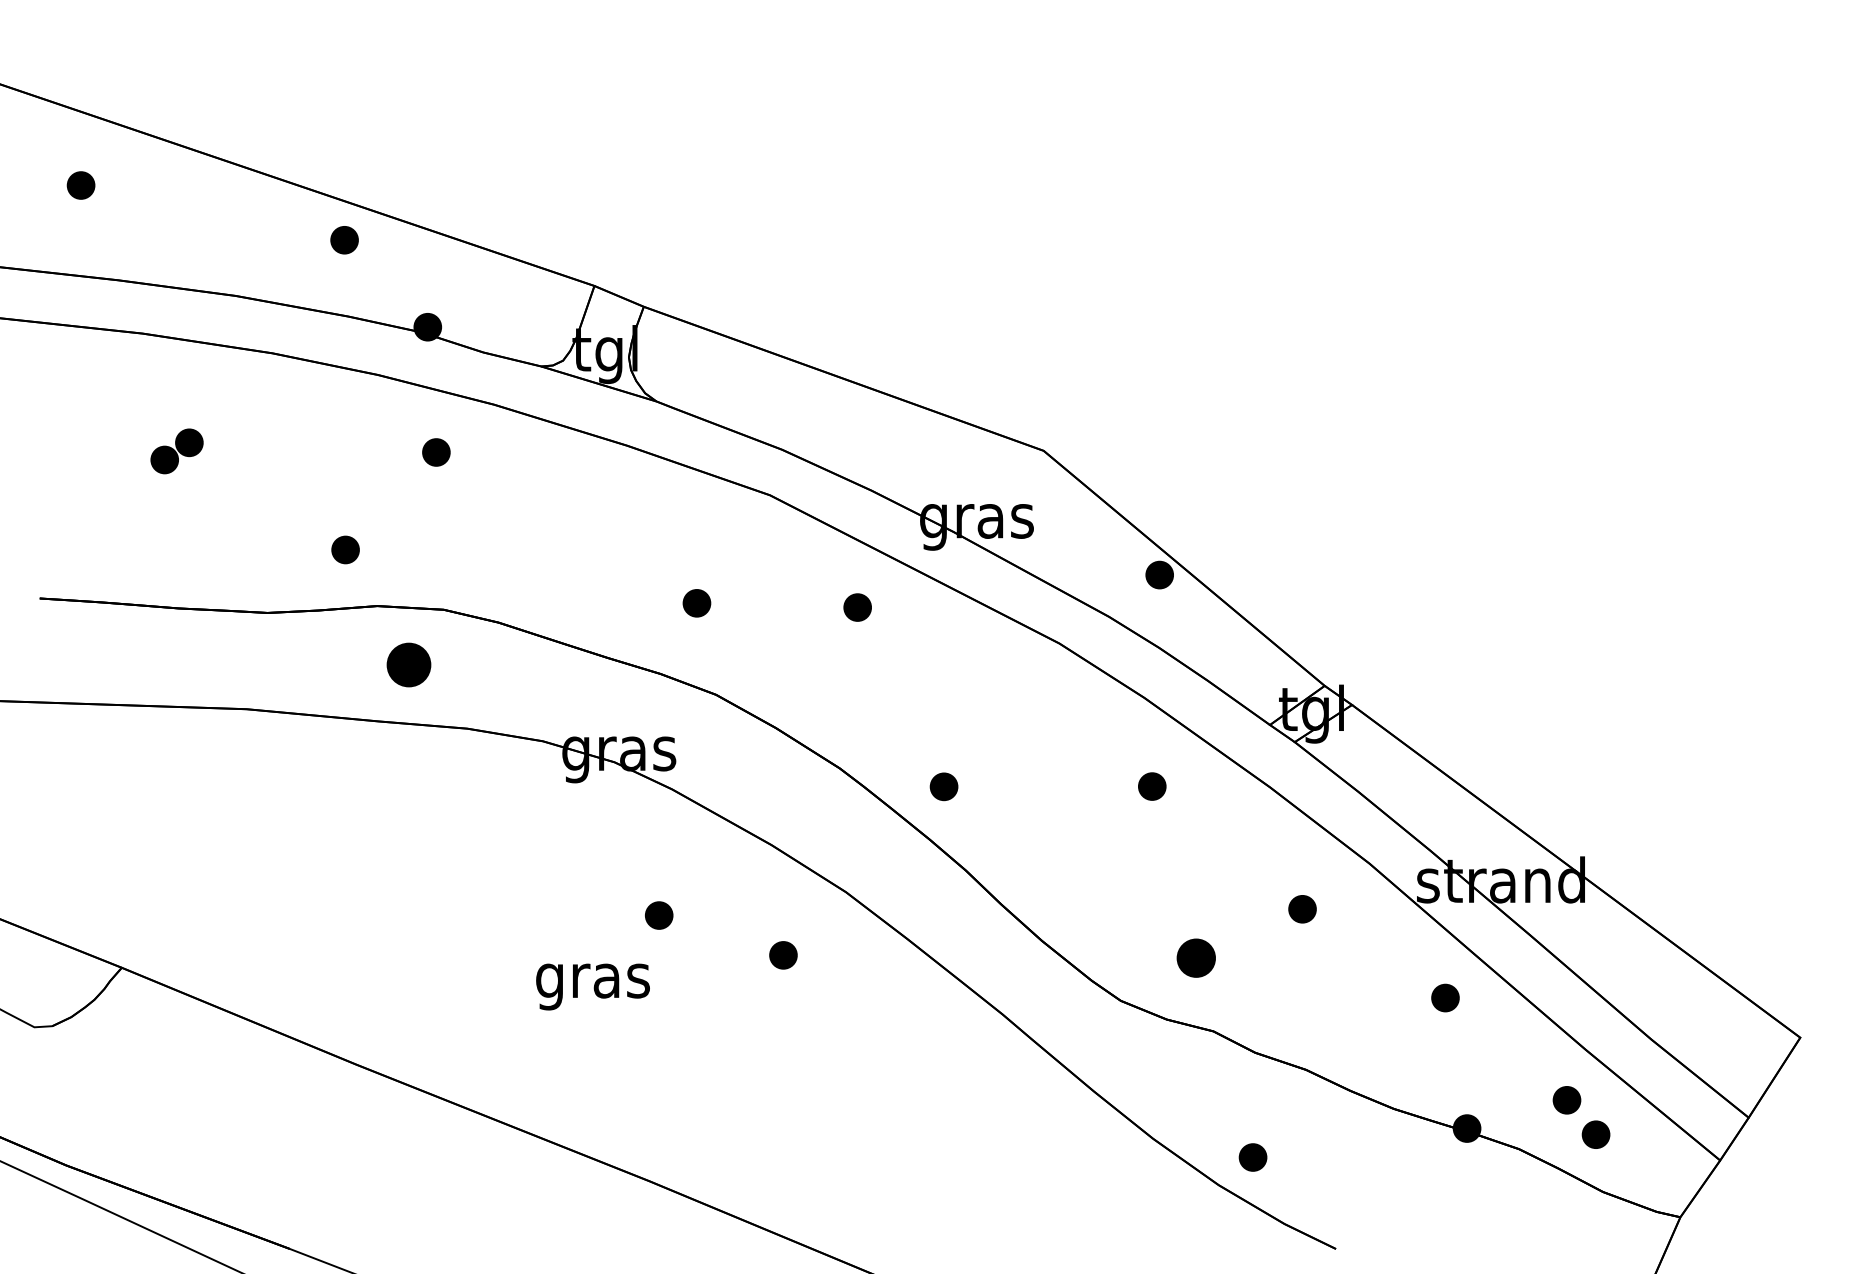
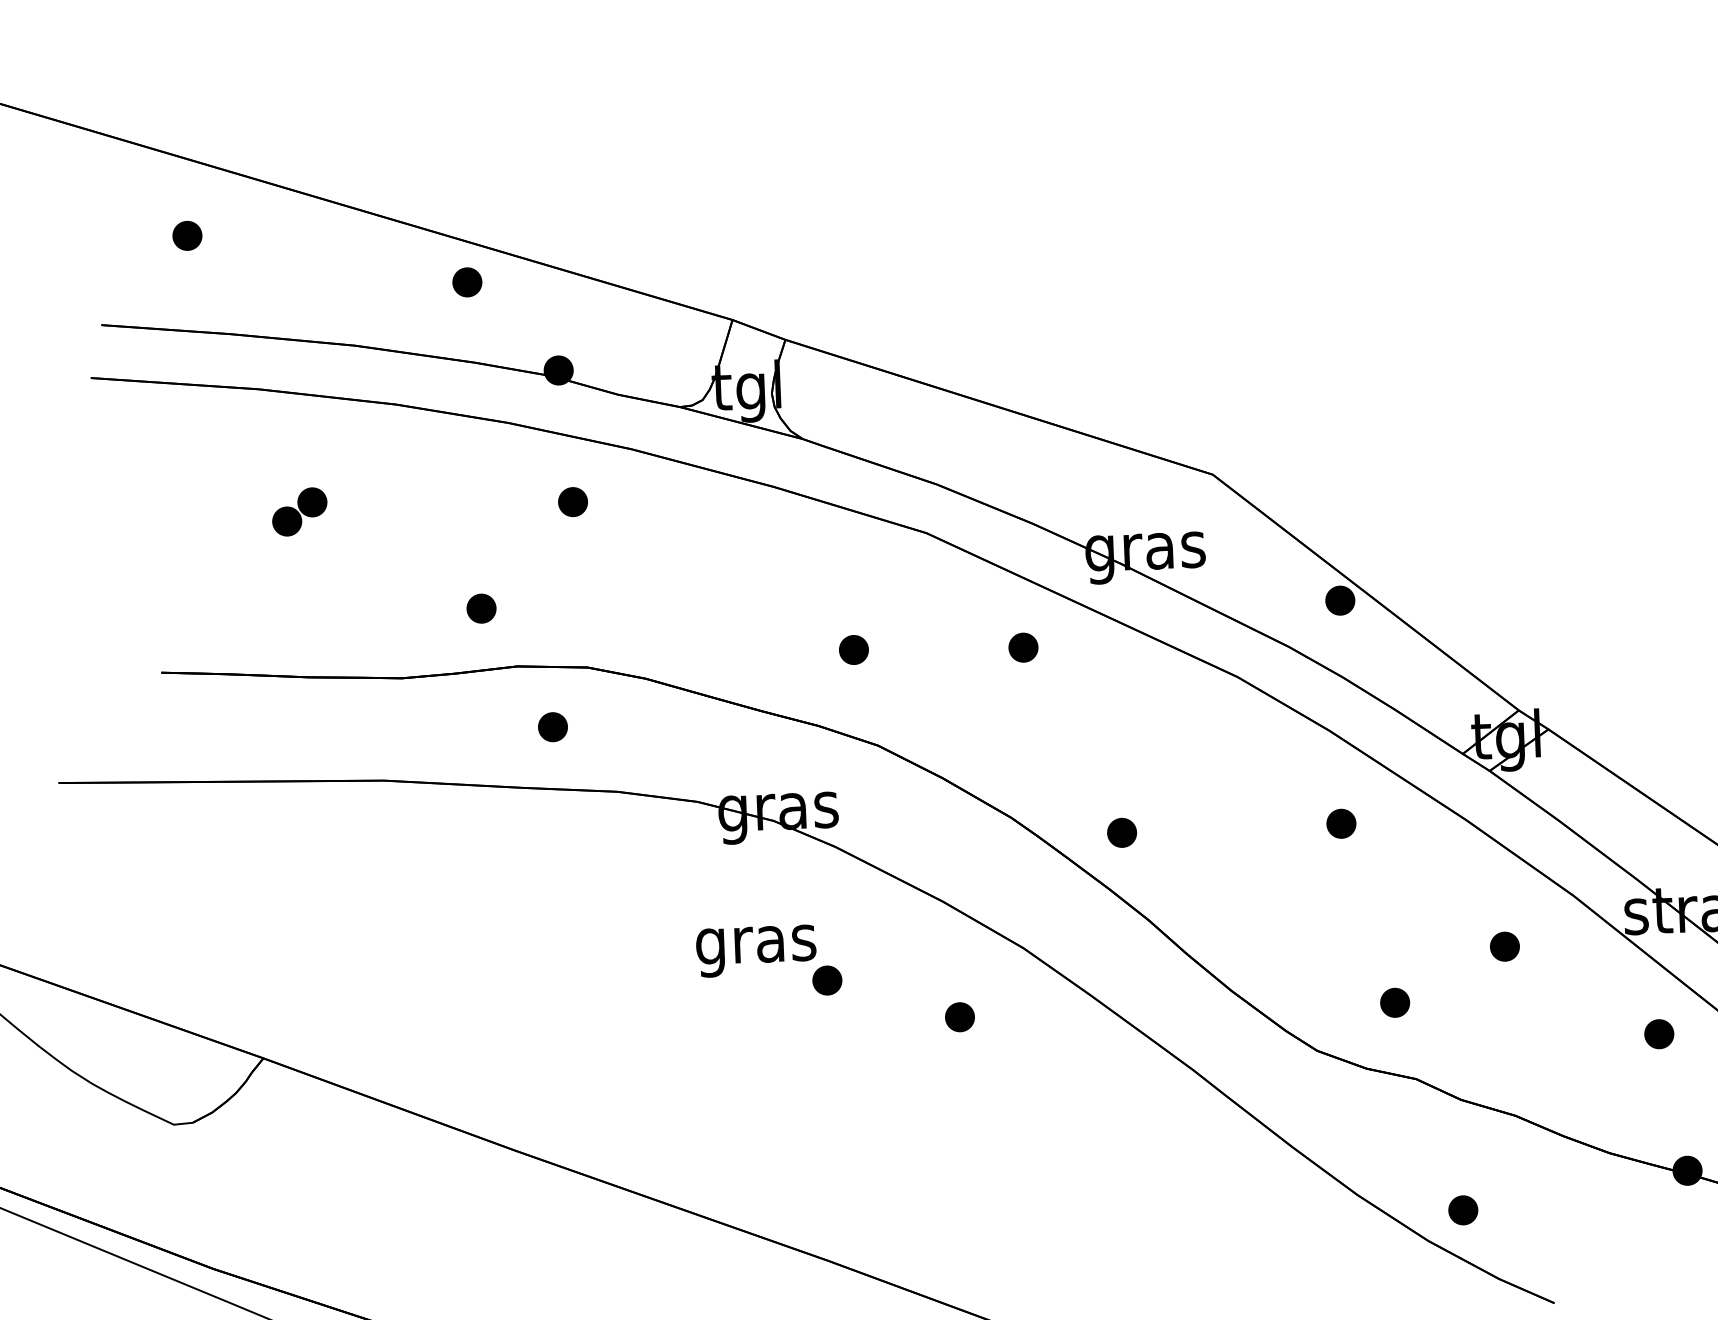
part: (408, 664) -> (552, 726), size x0.62
part: (1196, 958) -> (1395, 1003), size x0.71
text: (592, 986) -> (755, 950), moved

